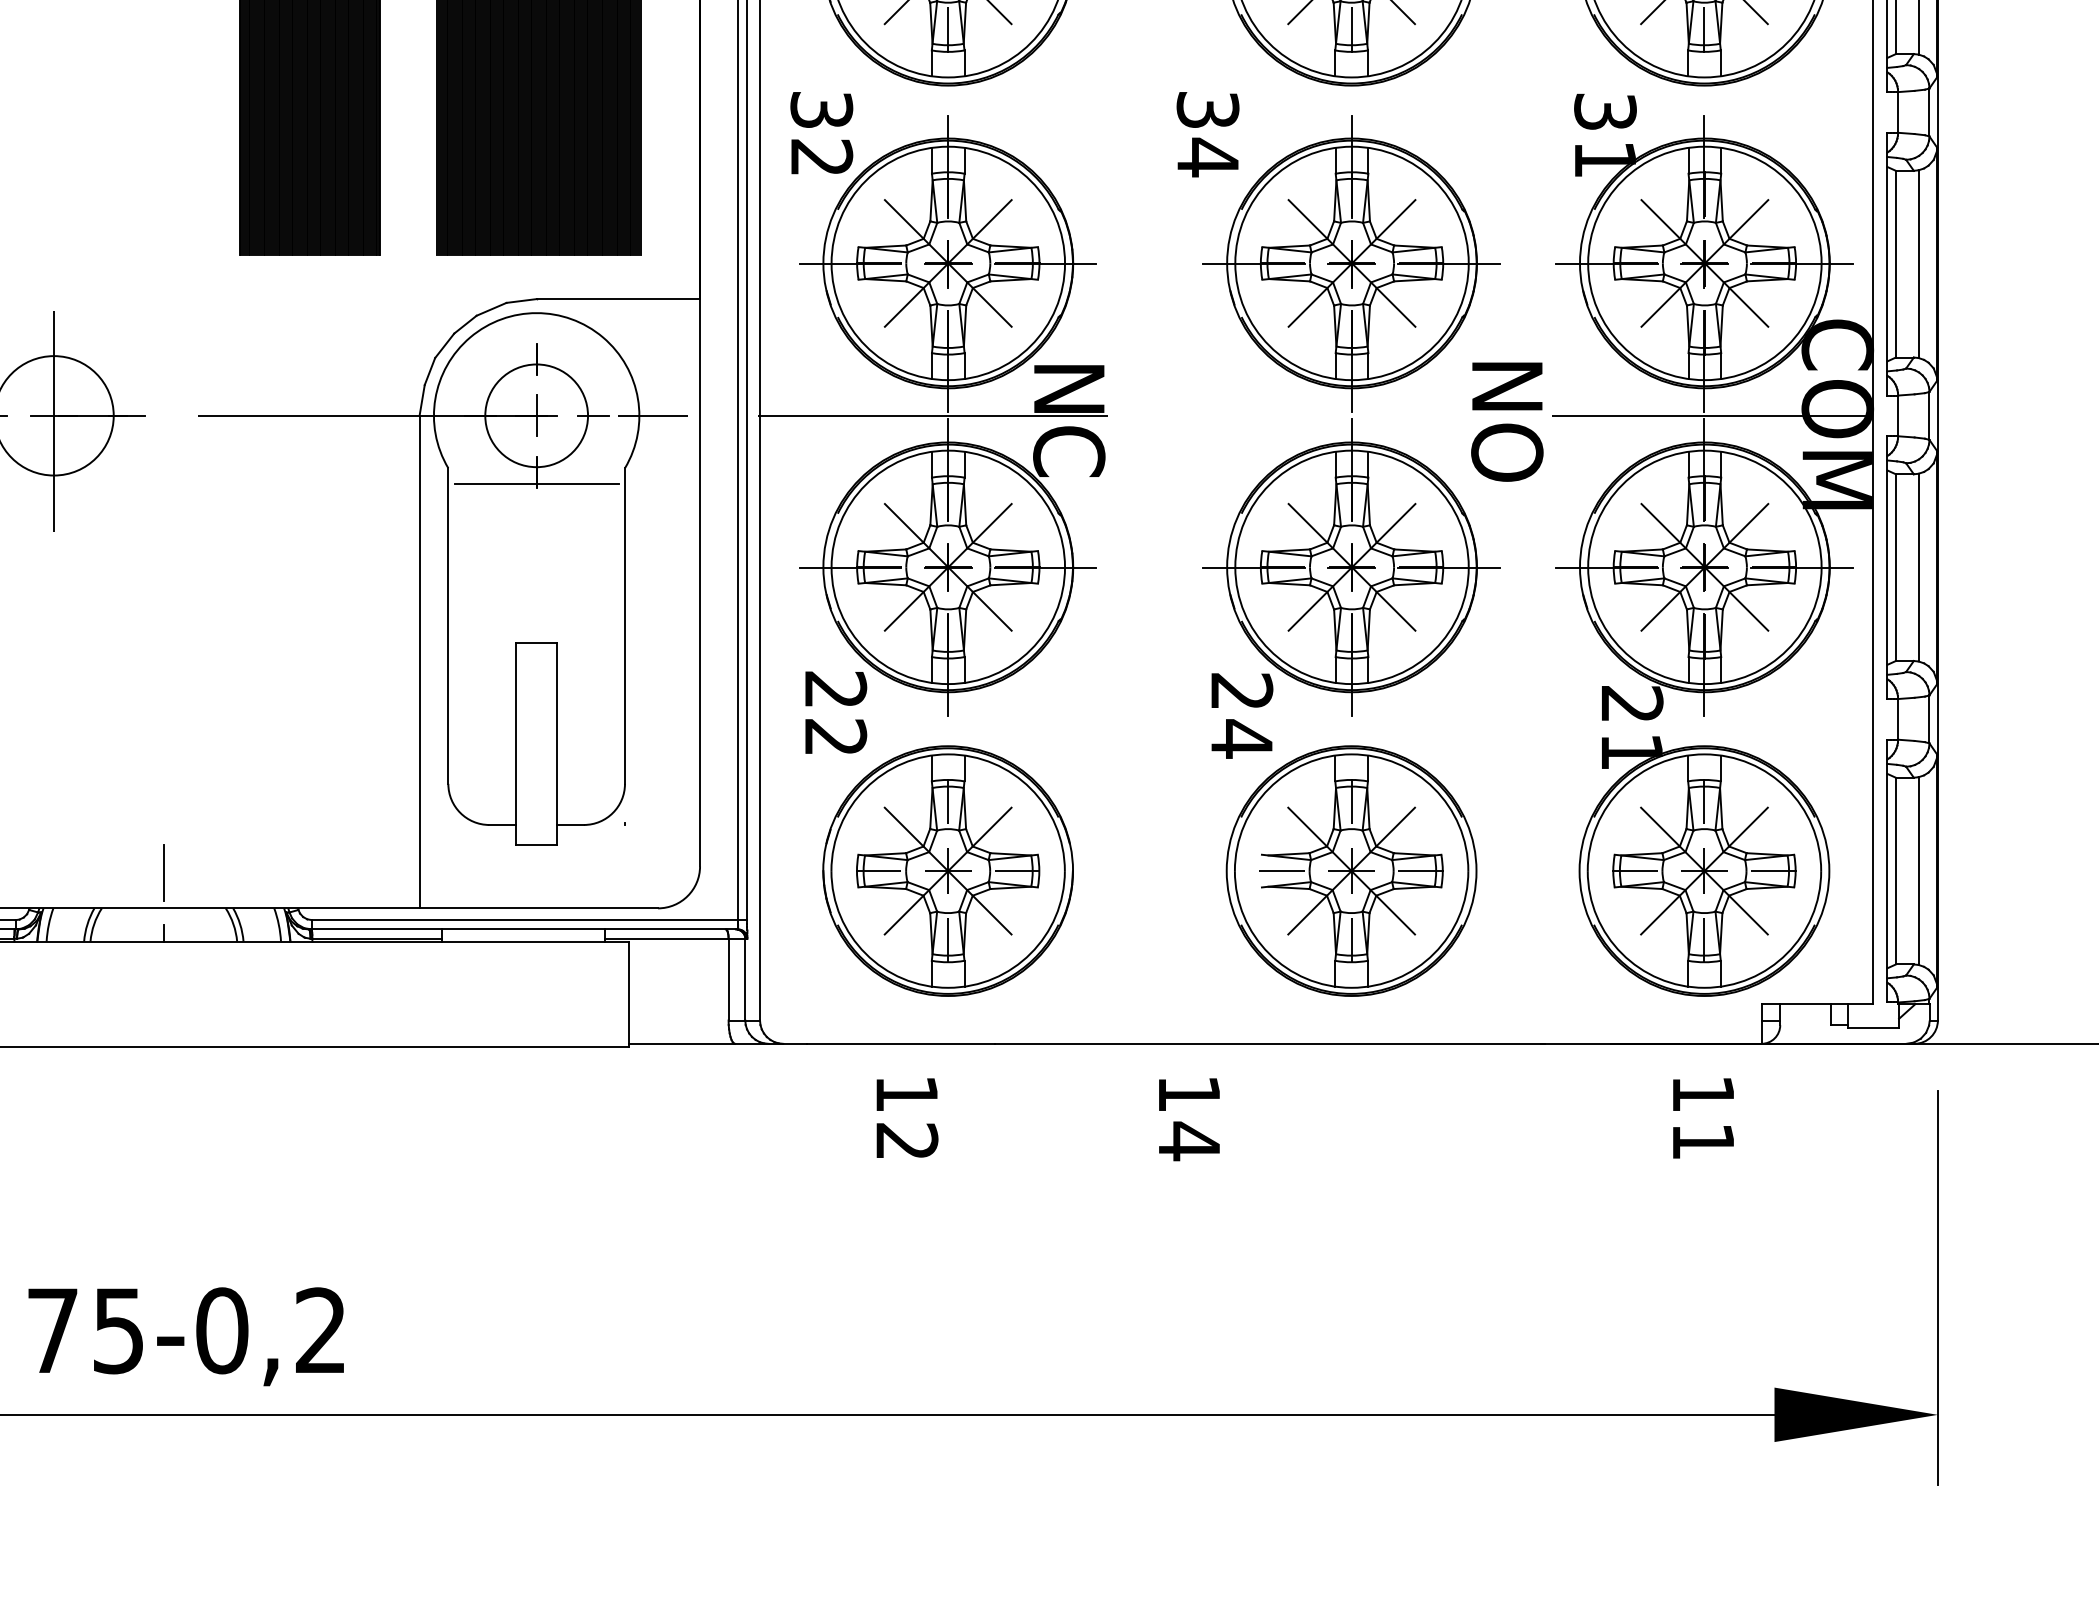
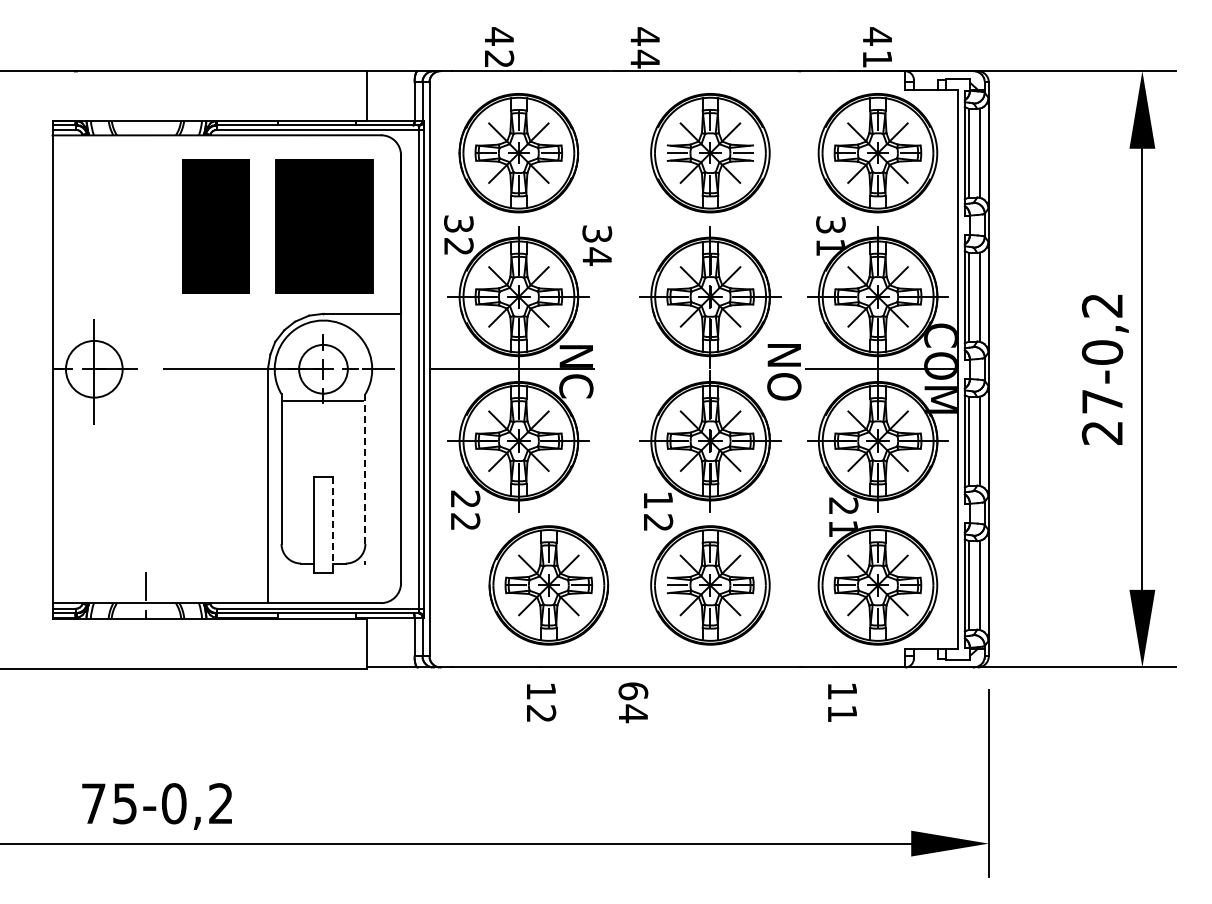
text: (1208, 134) -> (597, 245), moved
line: (625, 626) -> (365, 469), solid -> dashed
text: (1242, 715) -> (658, 511), 24 -> 12
line: (557, 744) -> (333, 525), solid -> dashed
part: (947, 871) -> (548, 585), moved
text: (1189, 1094) -> (633, 691), 14 -> 64
text: (907, 1117) -> (541, 702), moved
text: (1703, 1117) -> (842, 702), moved

